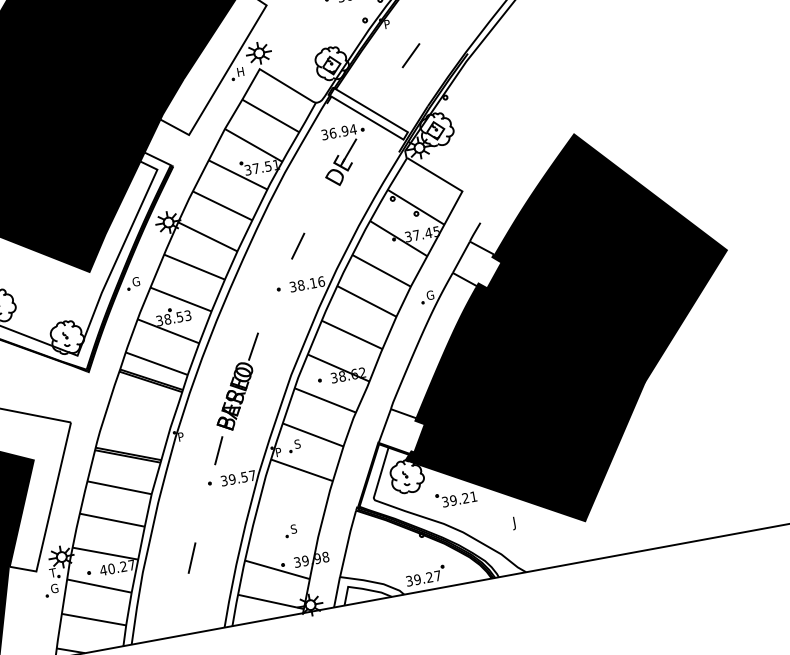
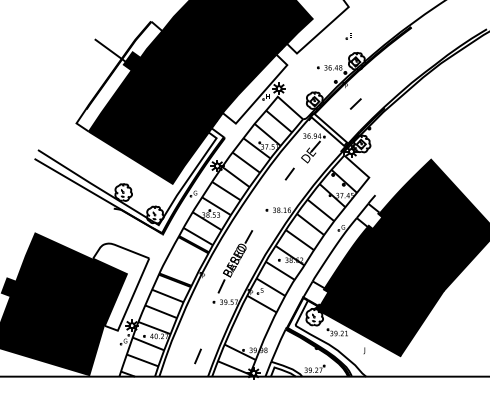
line: (297, 245) -> (289, 173), moved
part: (290, 530) -> (250, 333), removed
line: (191, 558) -> (197, 356), moved

